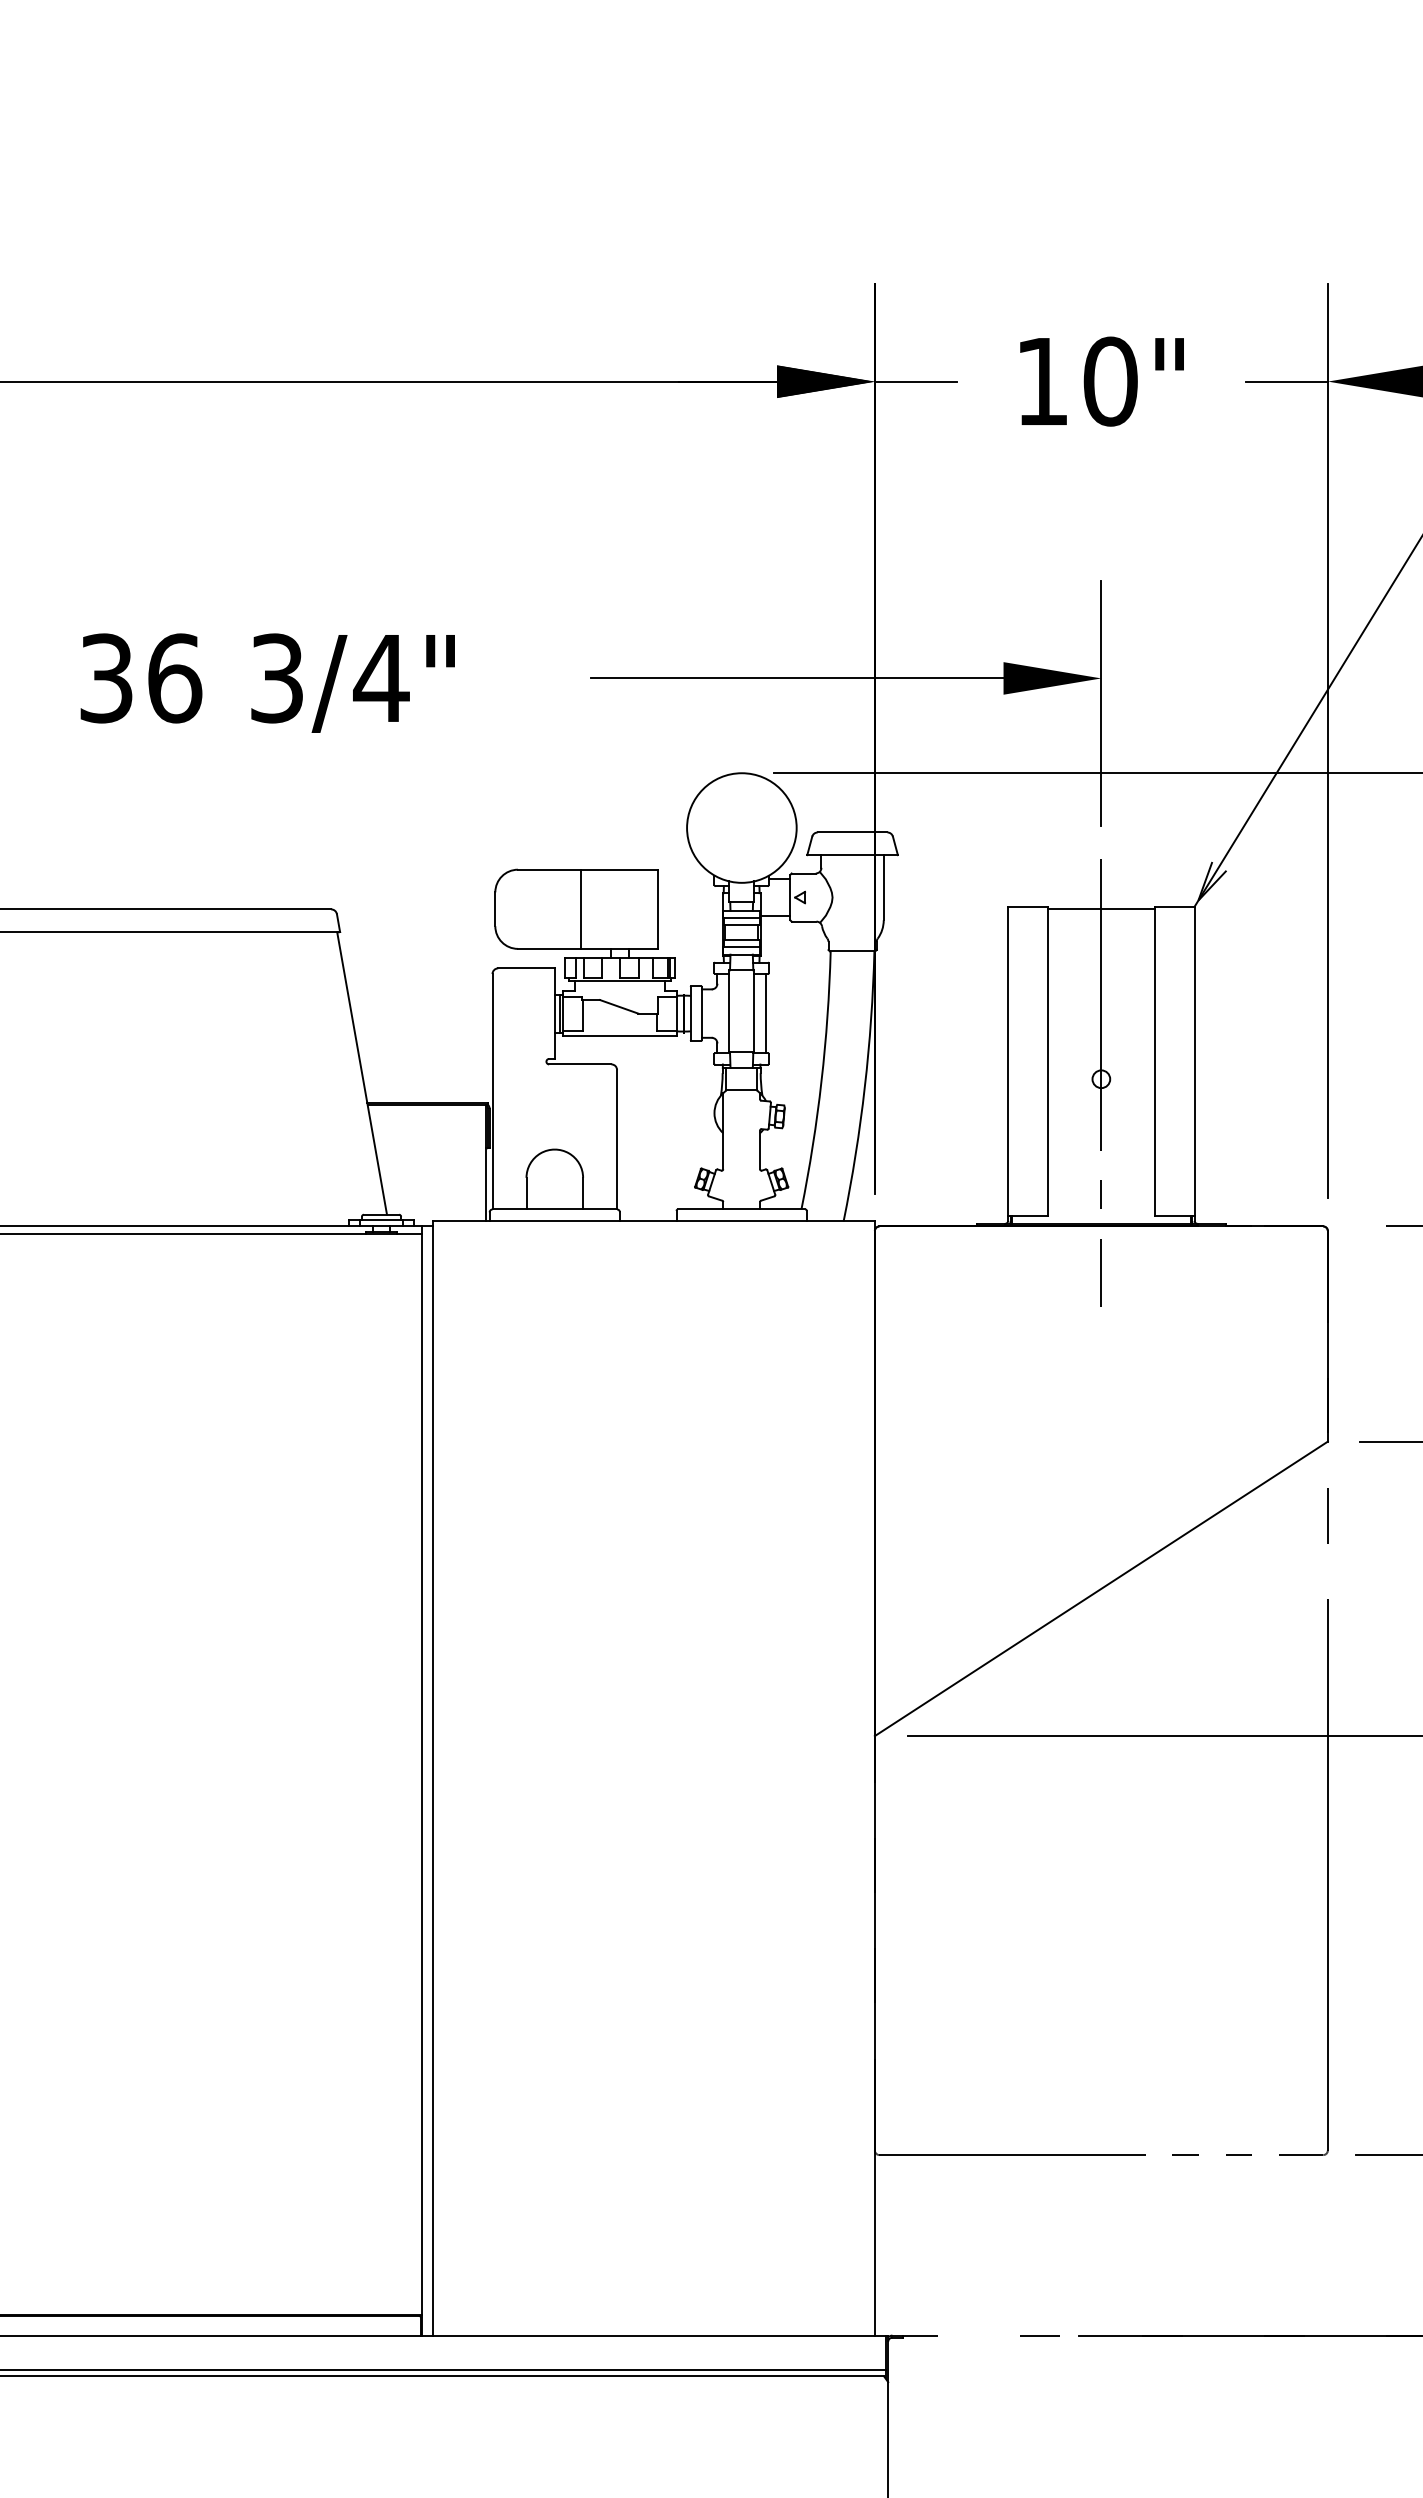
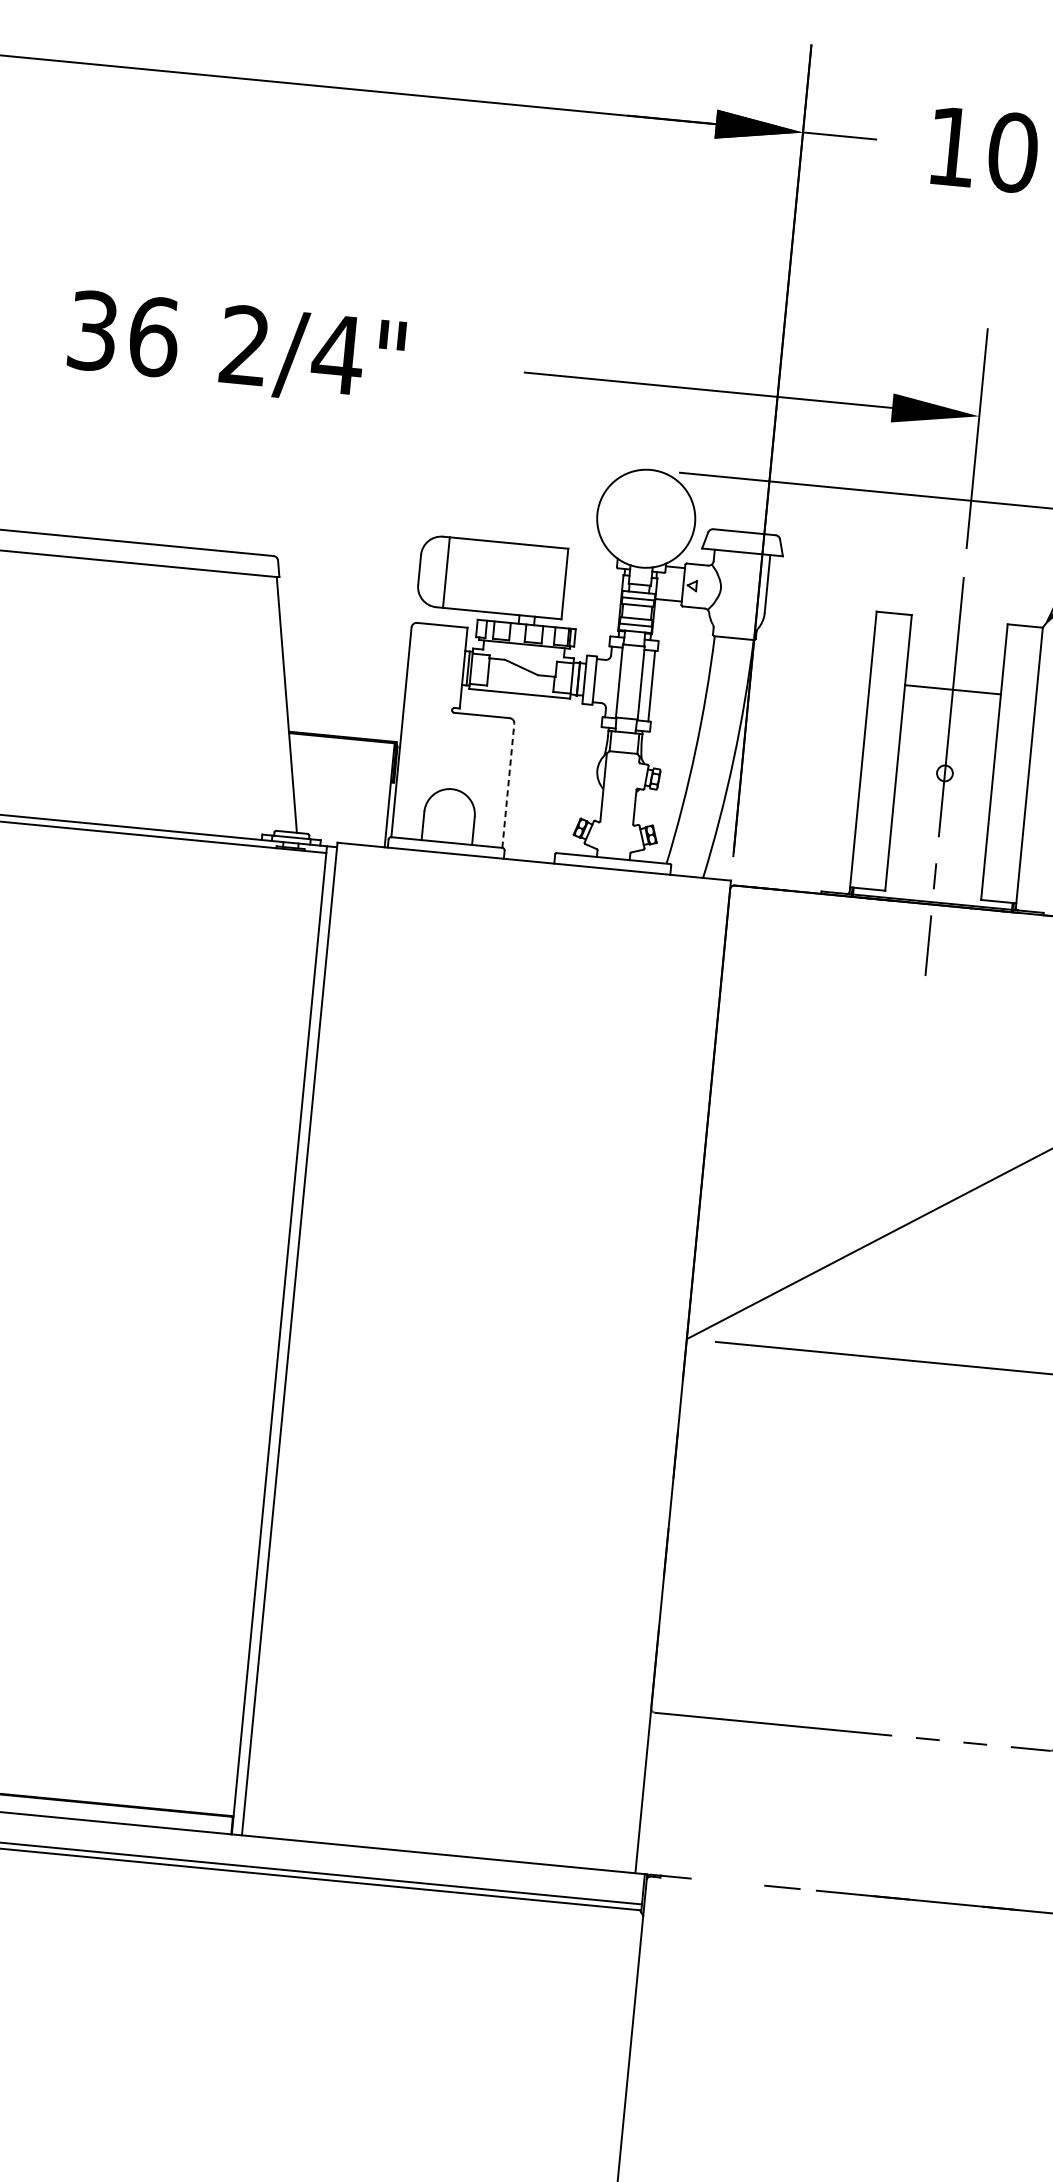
text: (276, 678) -> (244, 345), 3/4" -> 2/4"
line: (581, 908) -> (446, 571), moved
line: (1101, 909) -> (953, 689), moved
line: (617, 1139) -> (508, 785), solid -> dashed

